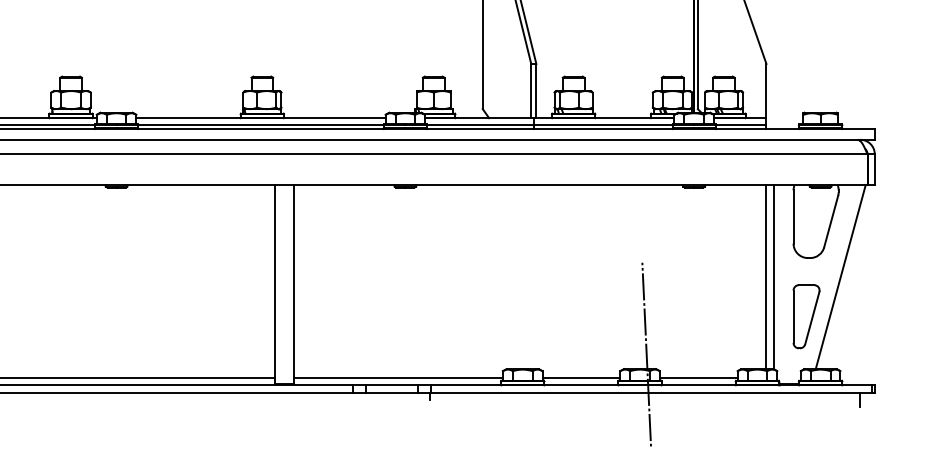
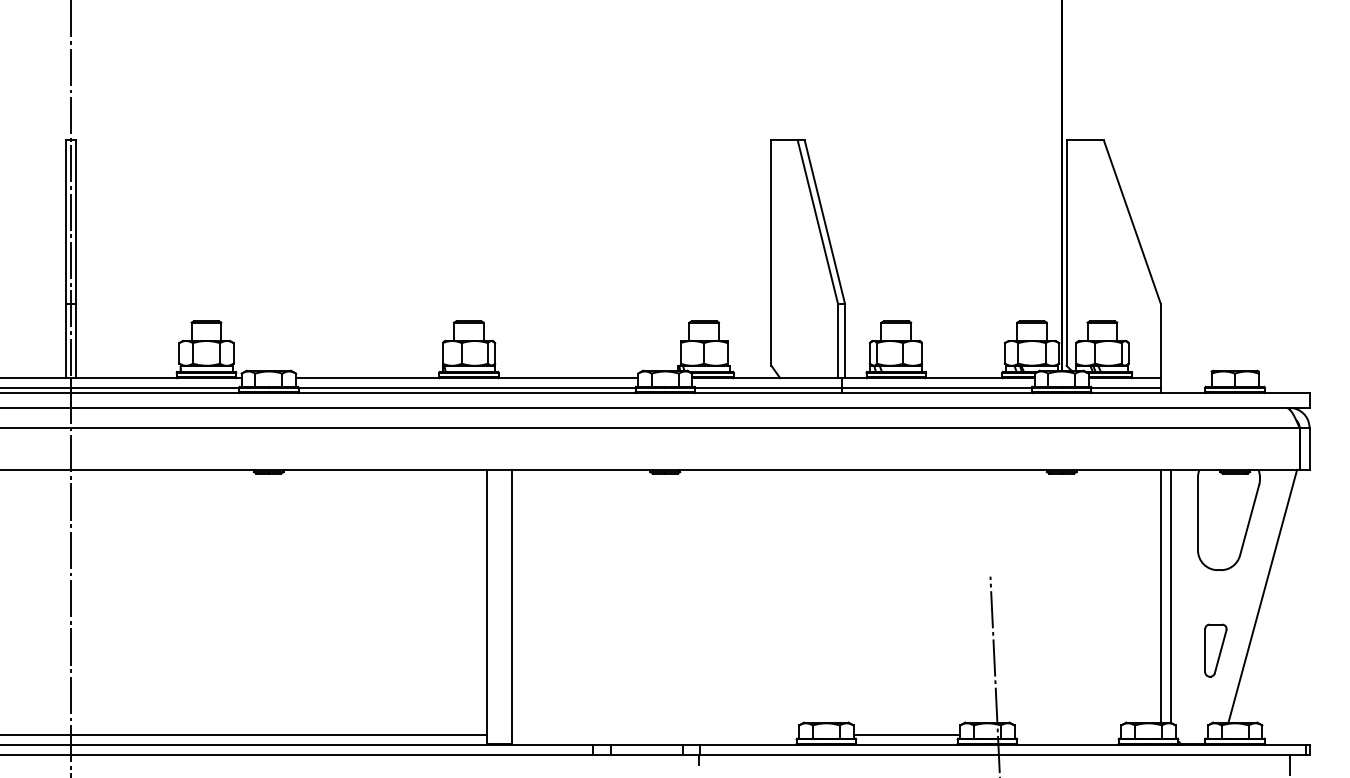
part: (806, 316) -> (1215, 650), size x0.6
line: (398, 377) -> (655, 734), removed
line: (698, 377) -> (1067, 734), removed

